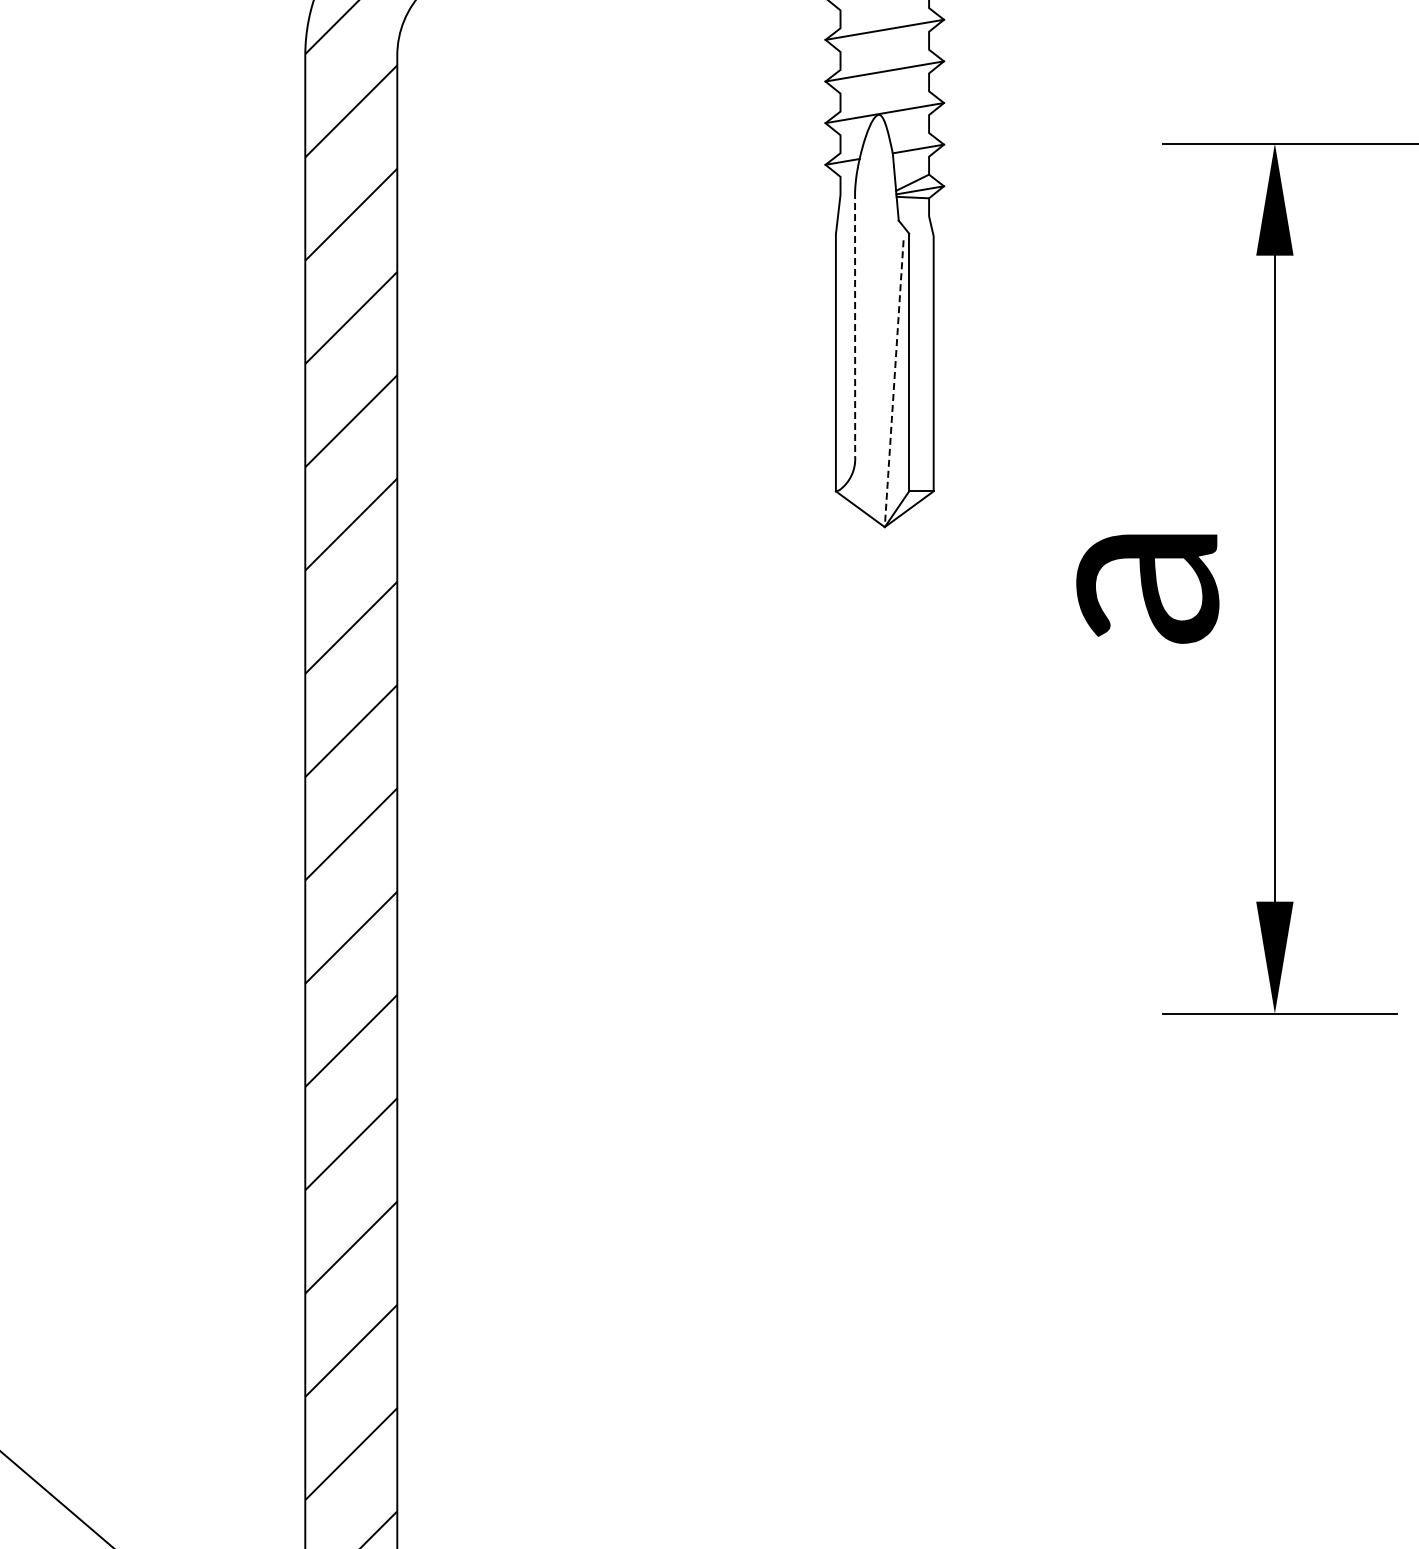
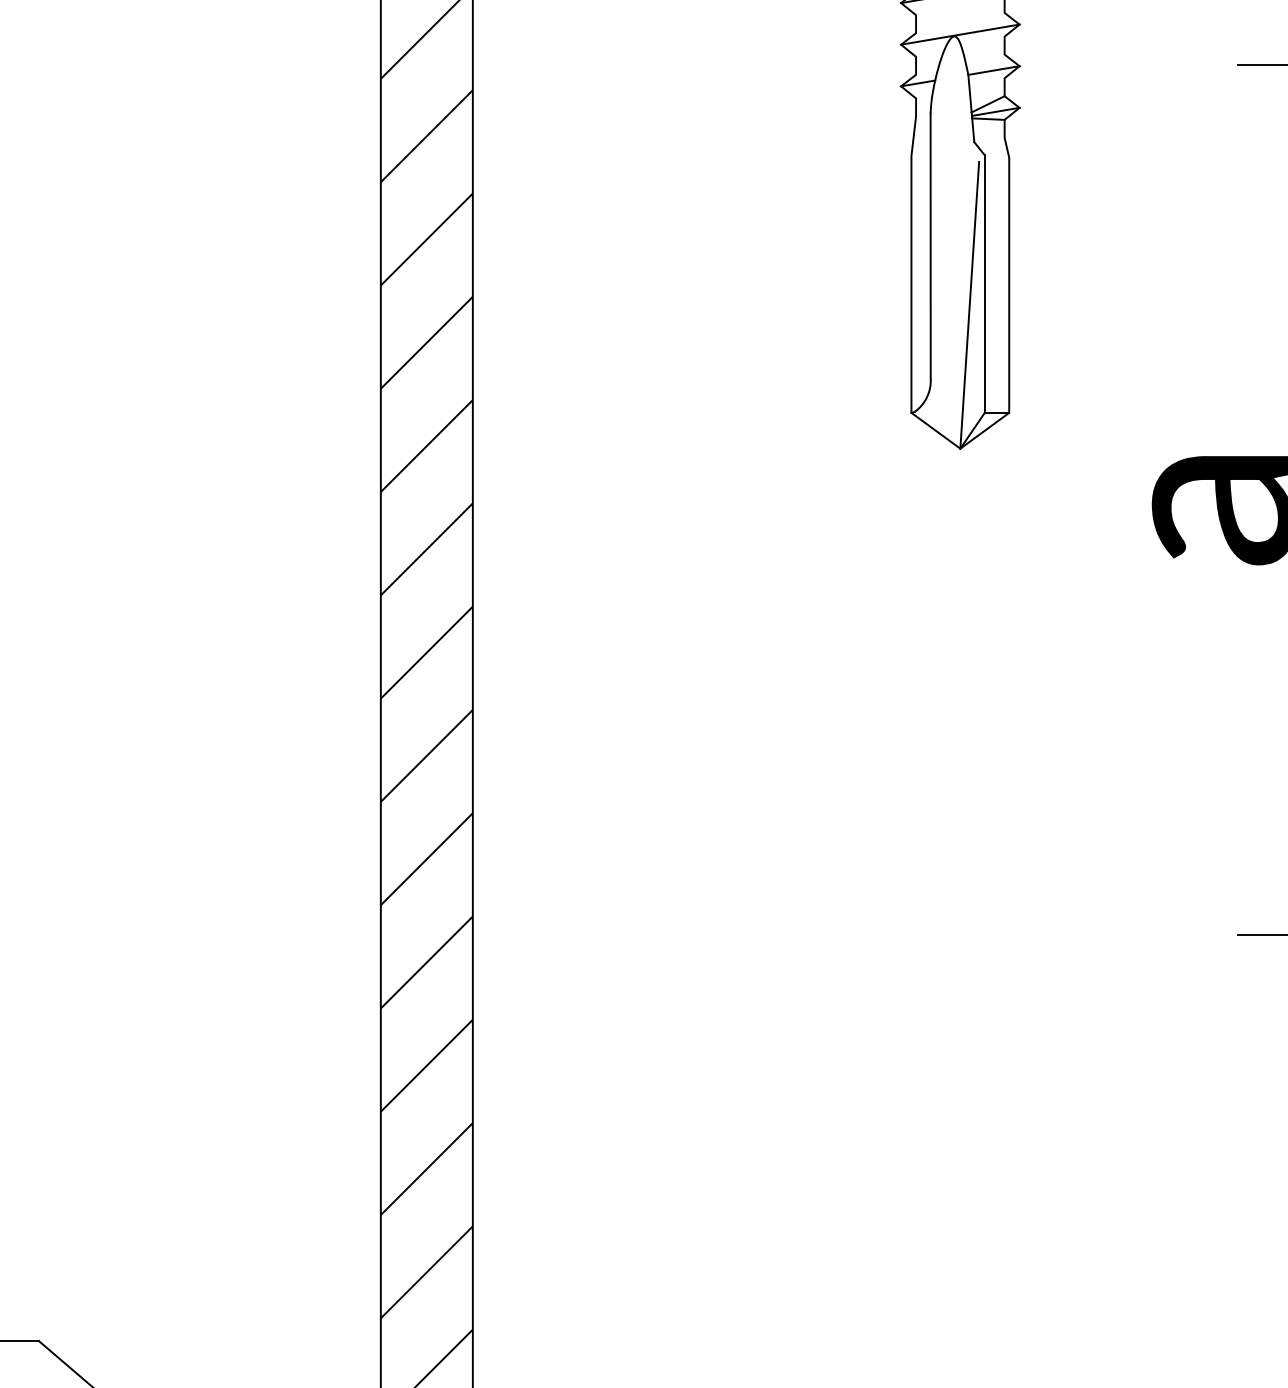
line: (855, 324) -> (931, 246), dashed -> solid
line: (894, 383) -> (970, 305), dashed -> solid

